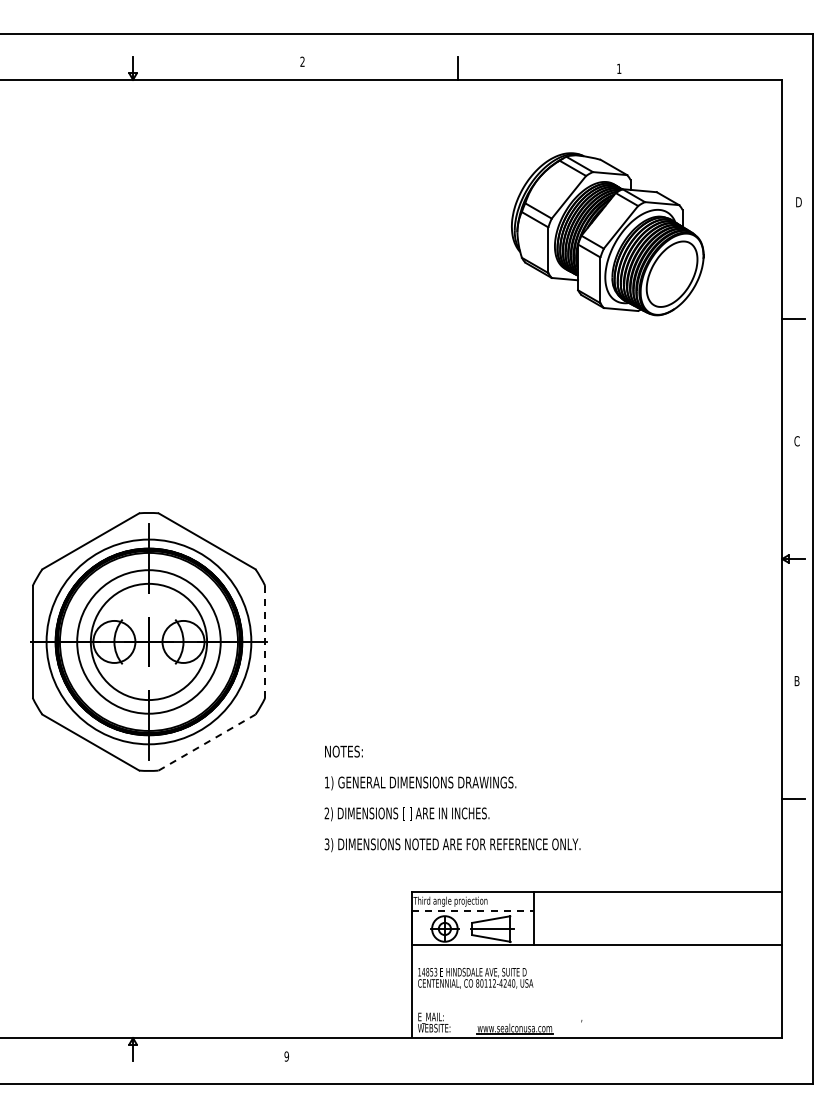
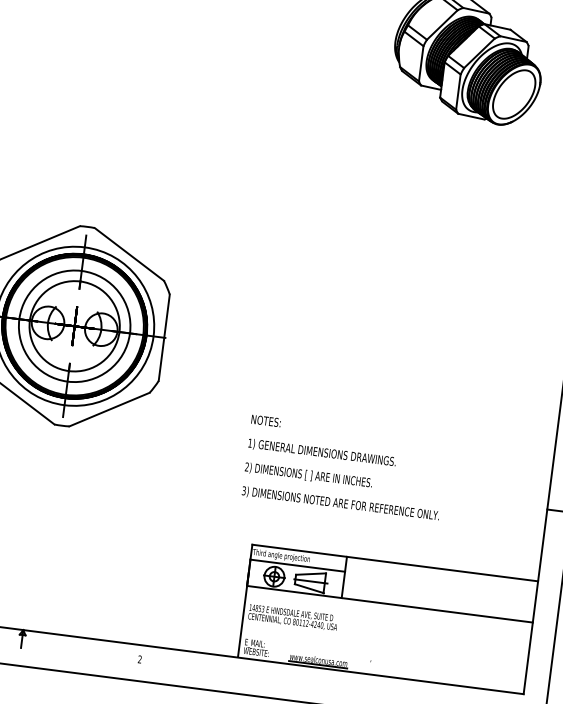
line: (265, 641) -> (164, 337), dashed -> solid
line: (207, 742) -> (109, 409), dashed -> solid
text: (452, 798) -> (345, 467), moved
line: (473, 911) -> (298, 566), dashed -> solid
text: (286, 1056) -> (139, 659), 9 -> 2

